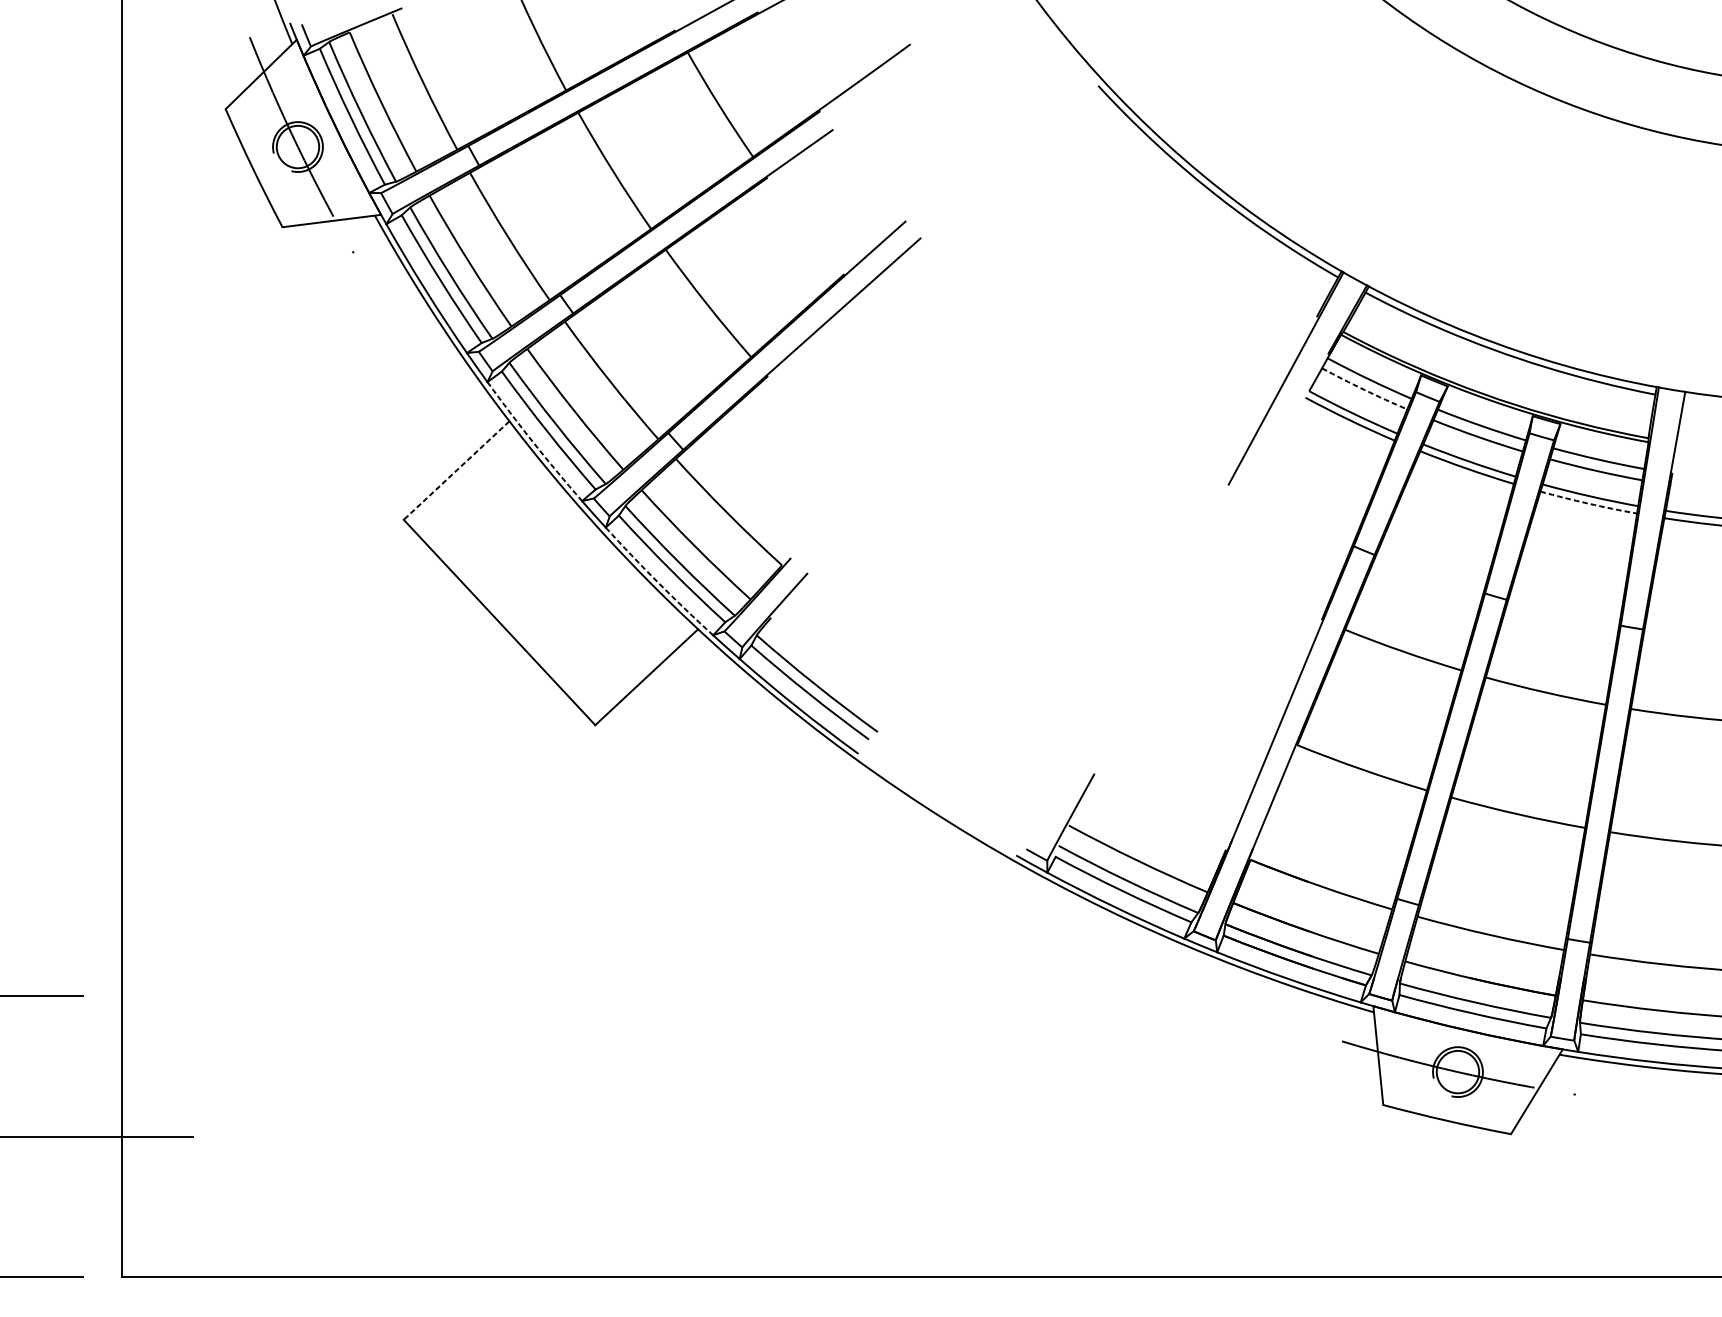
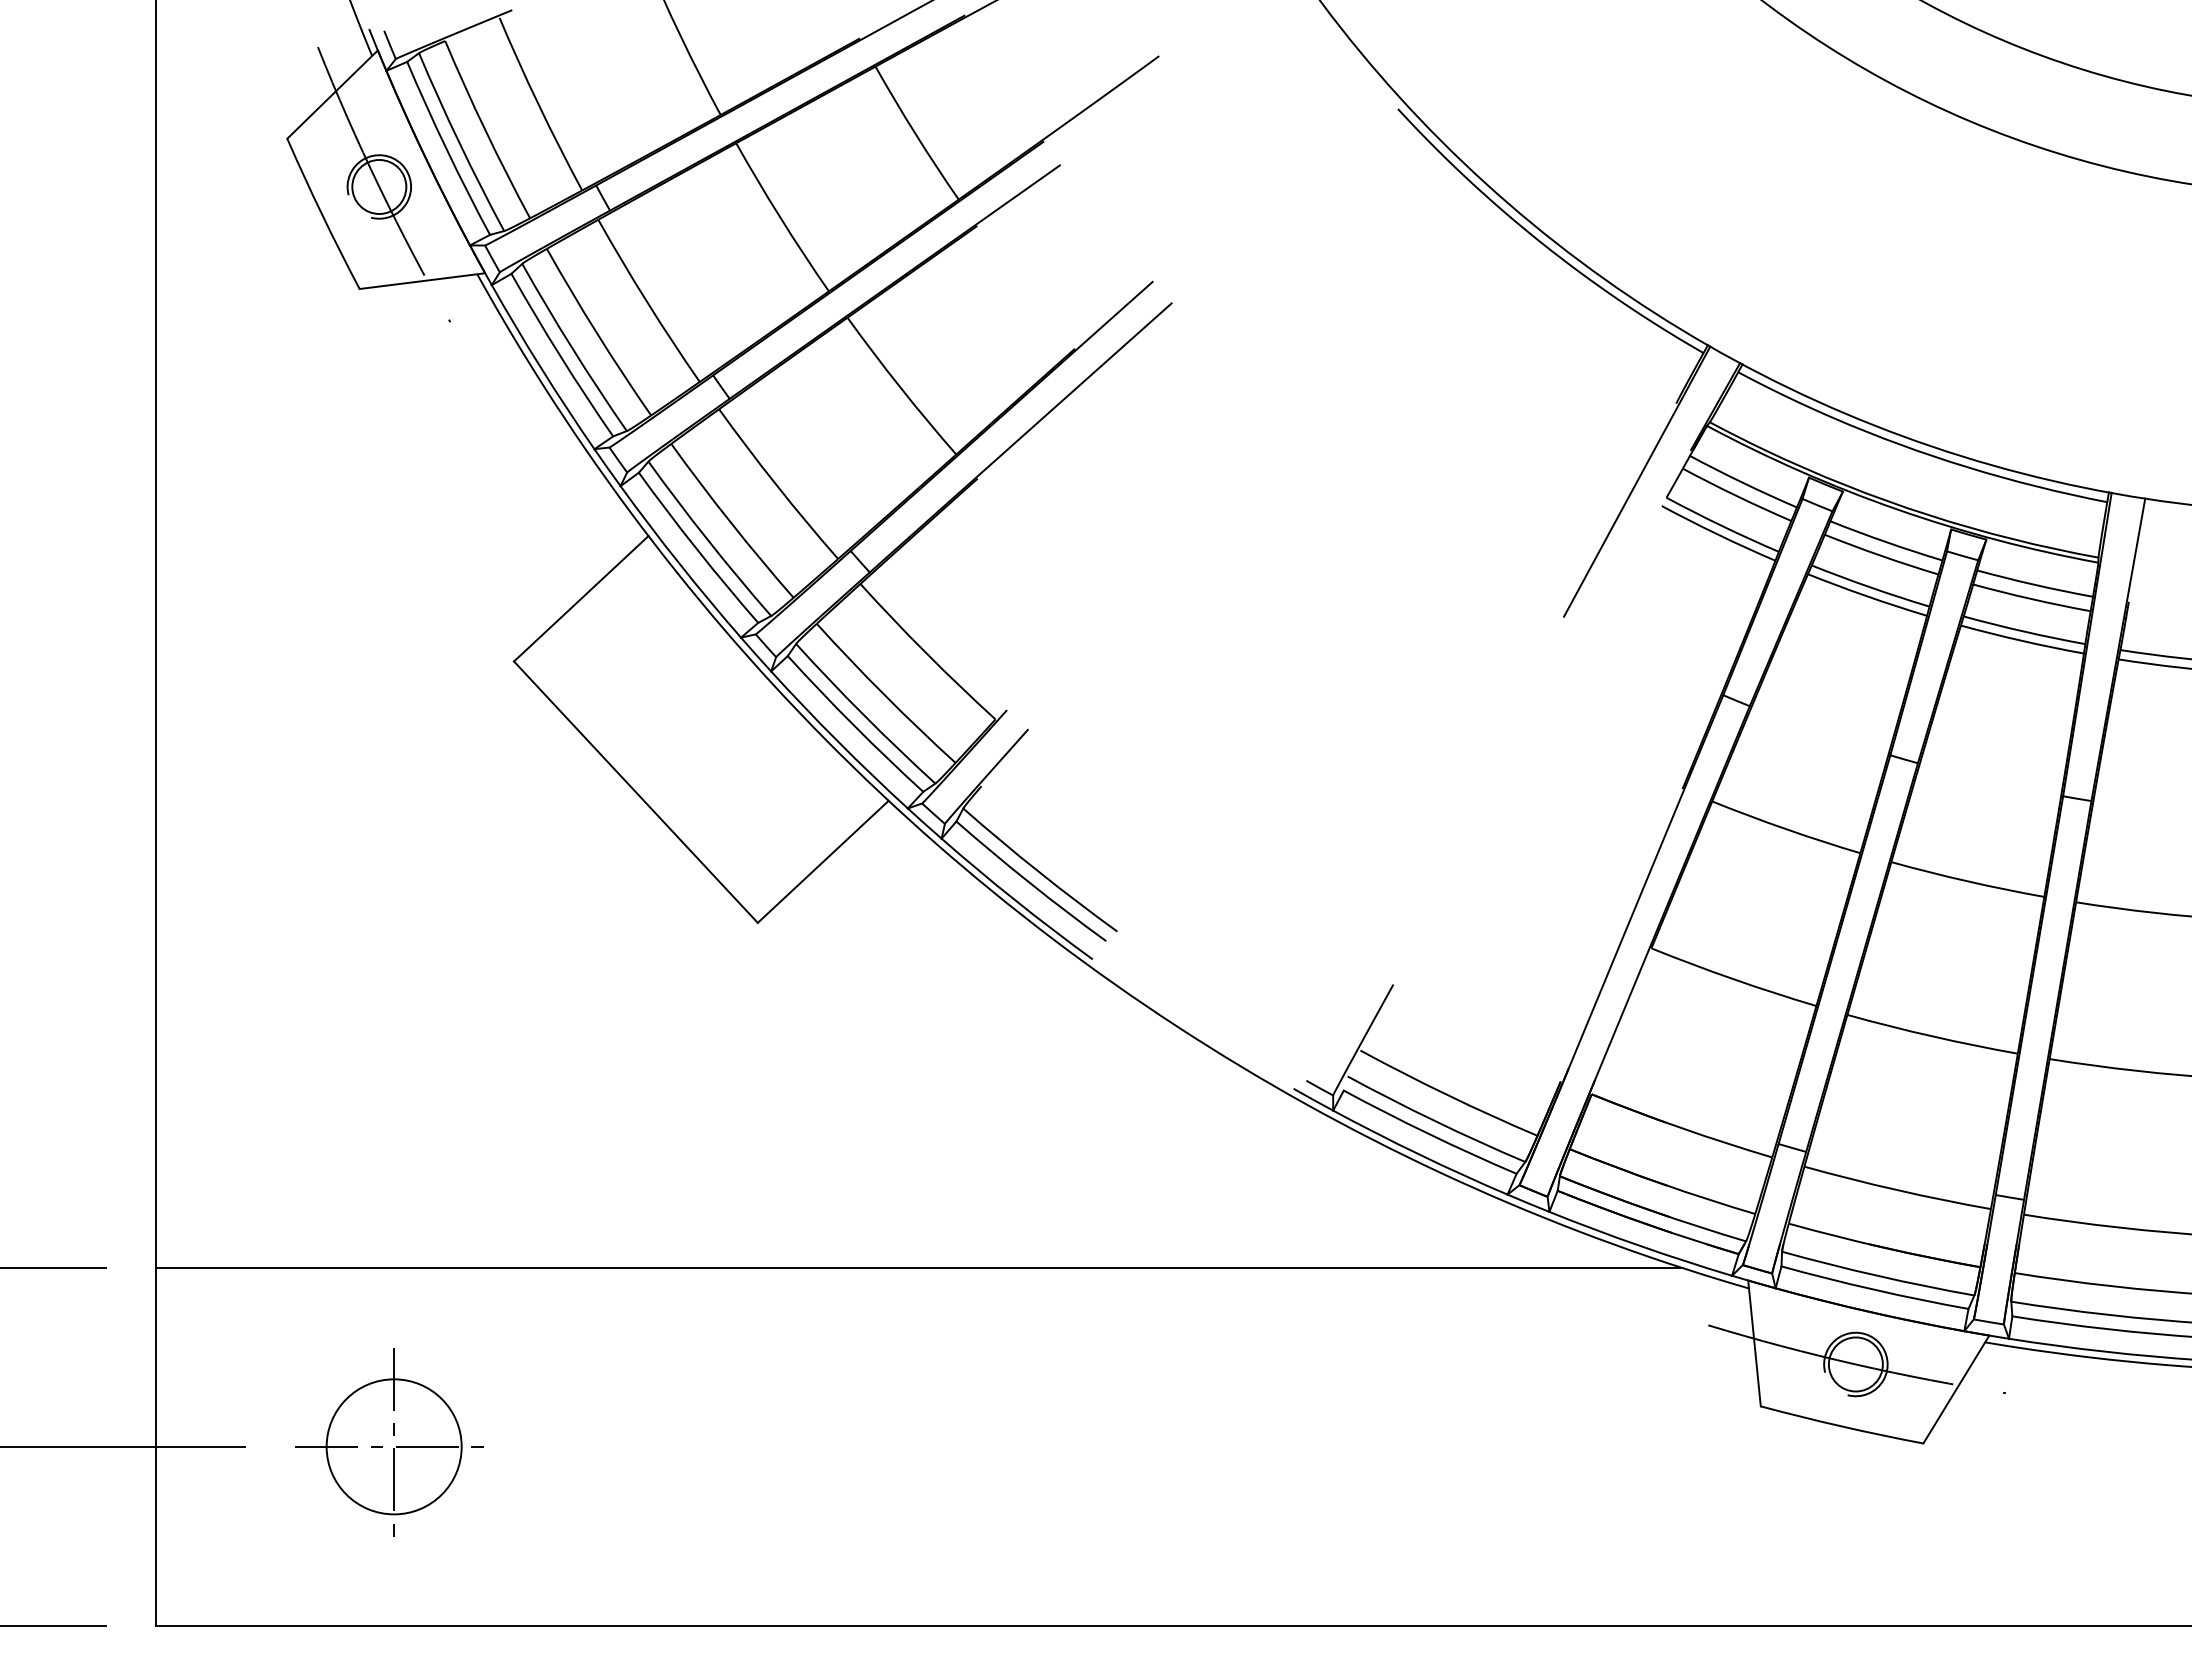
arc: (1364, 390) -> (1736, 496), dashed -> solid
arc: (533, 442) -> (679, 563), dashed -> solid
line: (456, 470) -> (581, 598), dashed -> solid
arc: (1588, 503) -> (2022, 640), dashed -> solid
arc: (657, 582) -> (837, 741), dashed -> solid
line: (721, 996) -> (918, 1268), added
part: (305, 1133) -> (389, 1442), added

